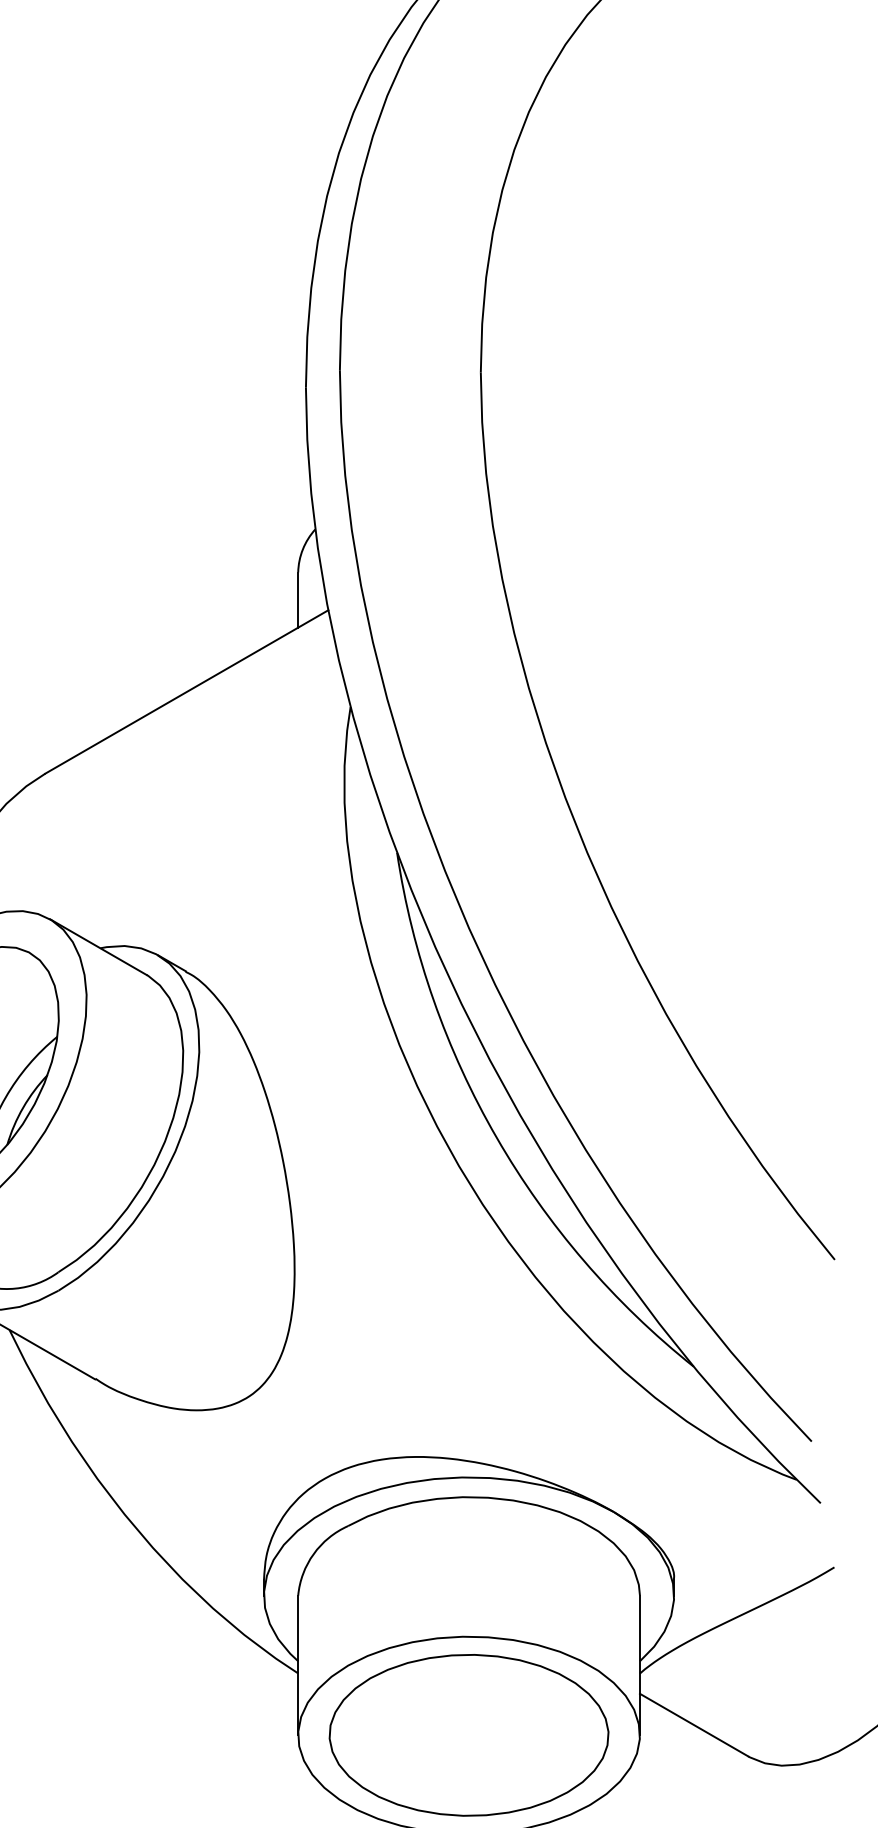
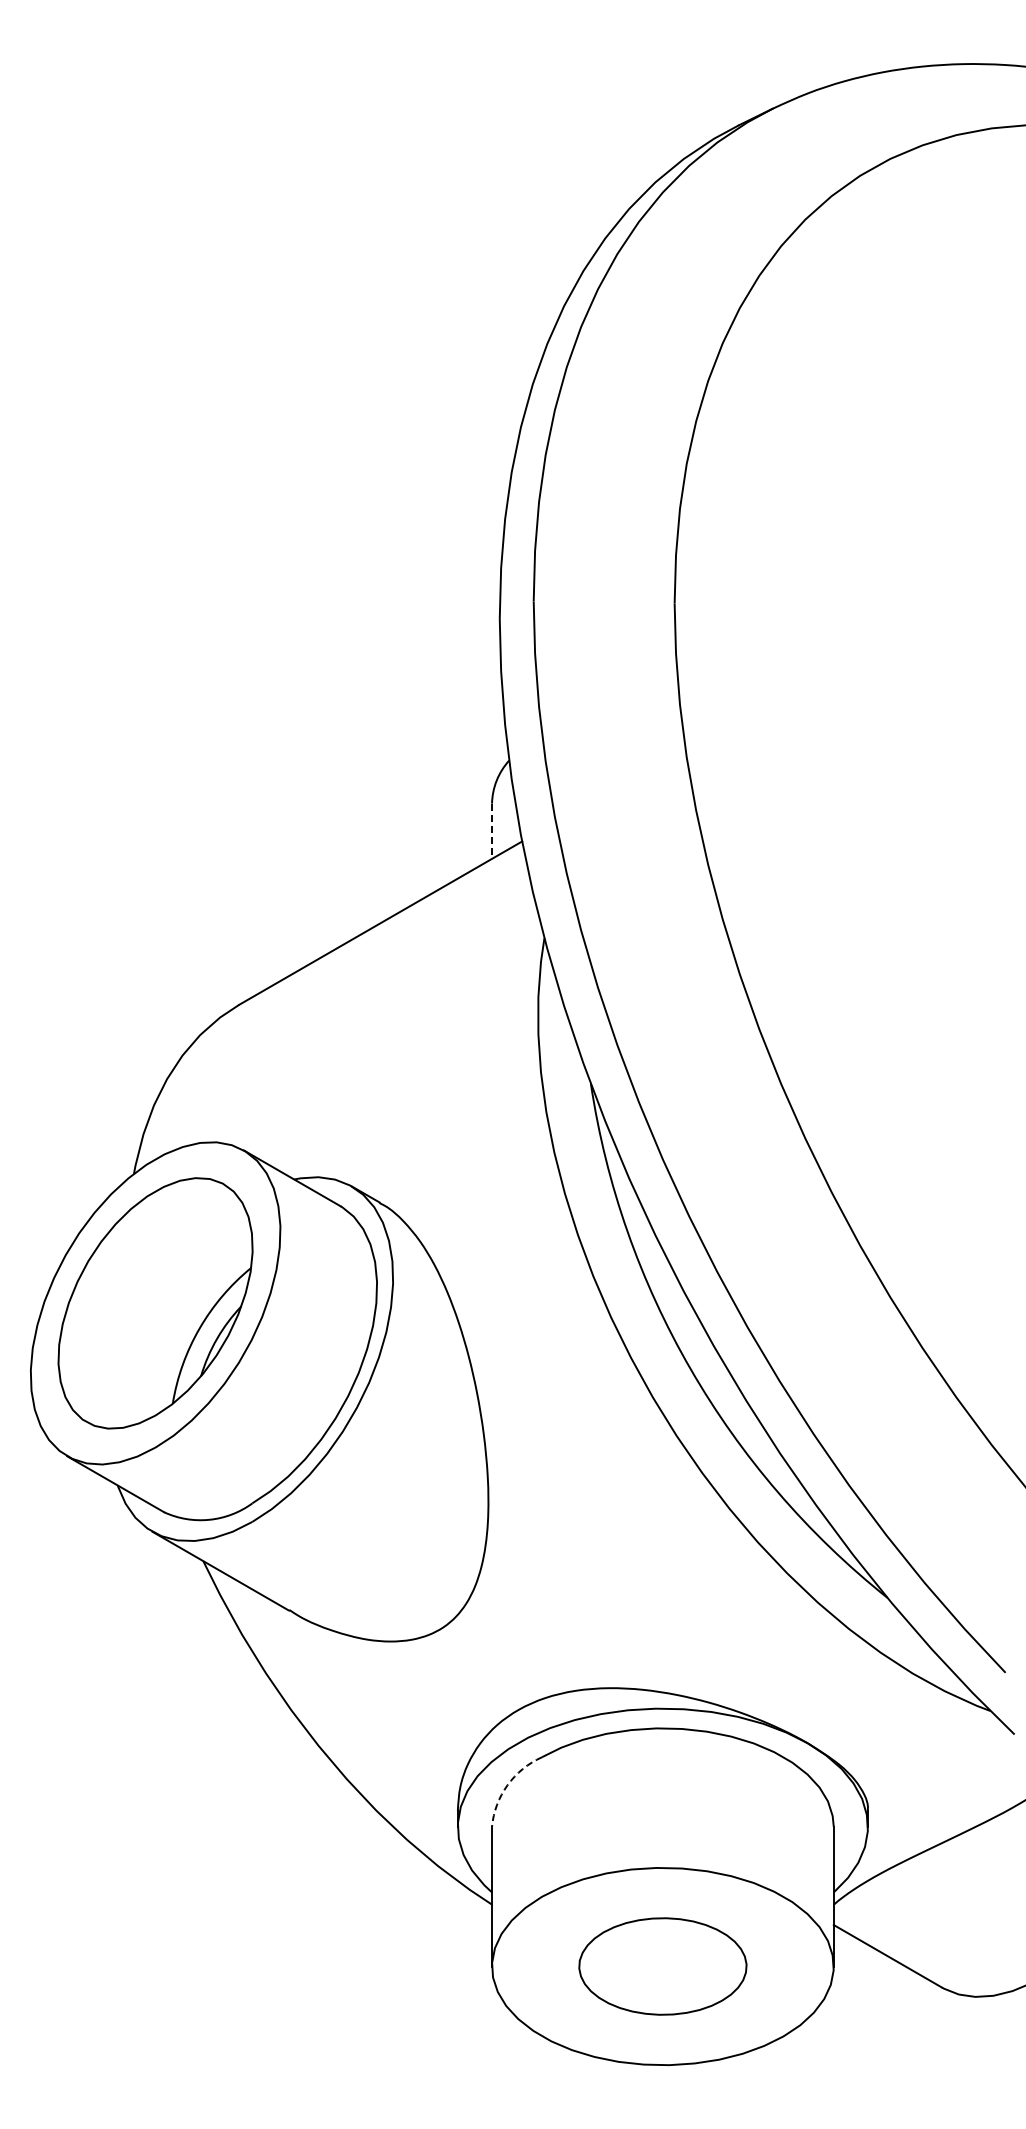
line: (298, 600) -> (492, 831), solid -> dashed
arc: (313, 1554) -> (507, 1785), solid -> dashed
part: (468, 1735) -> (662, 1966), size x0.6

